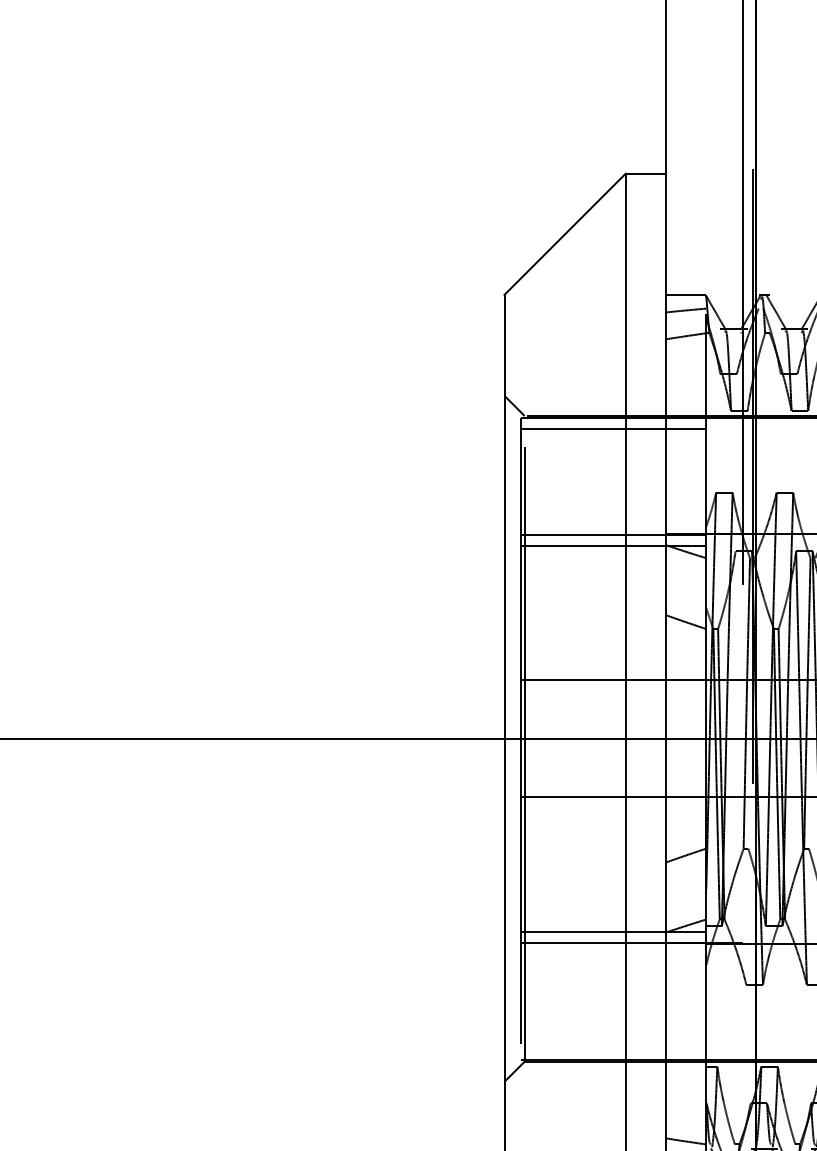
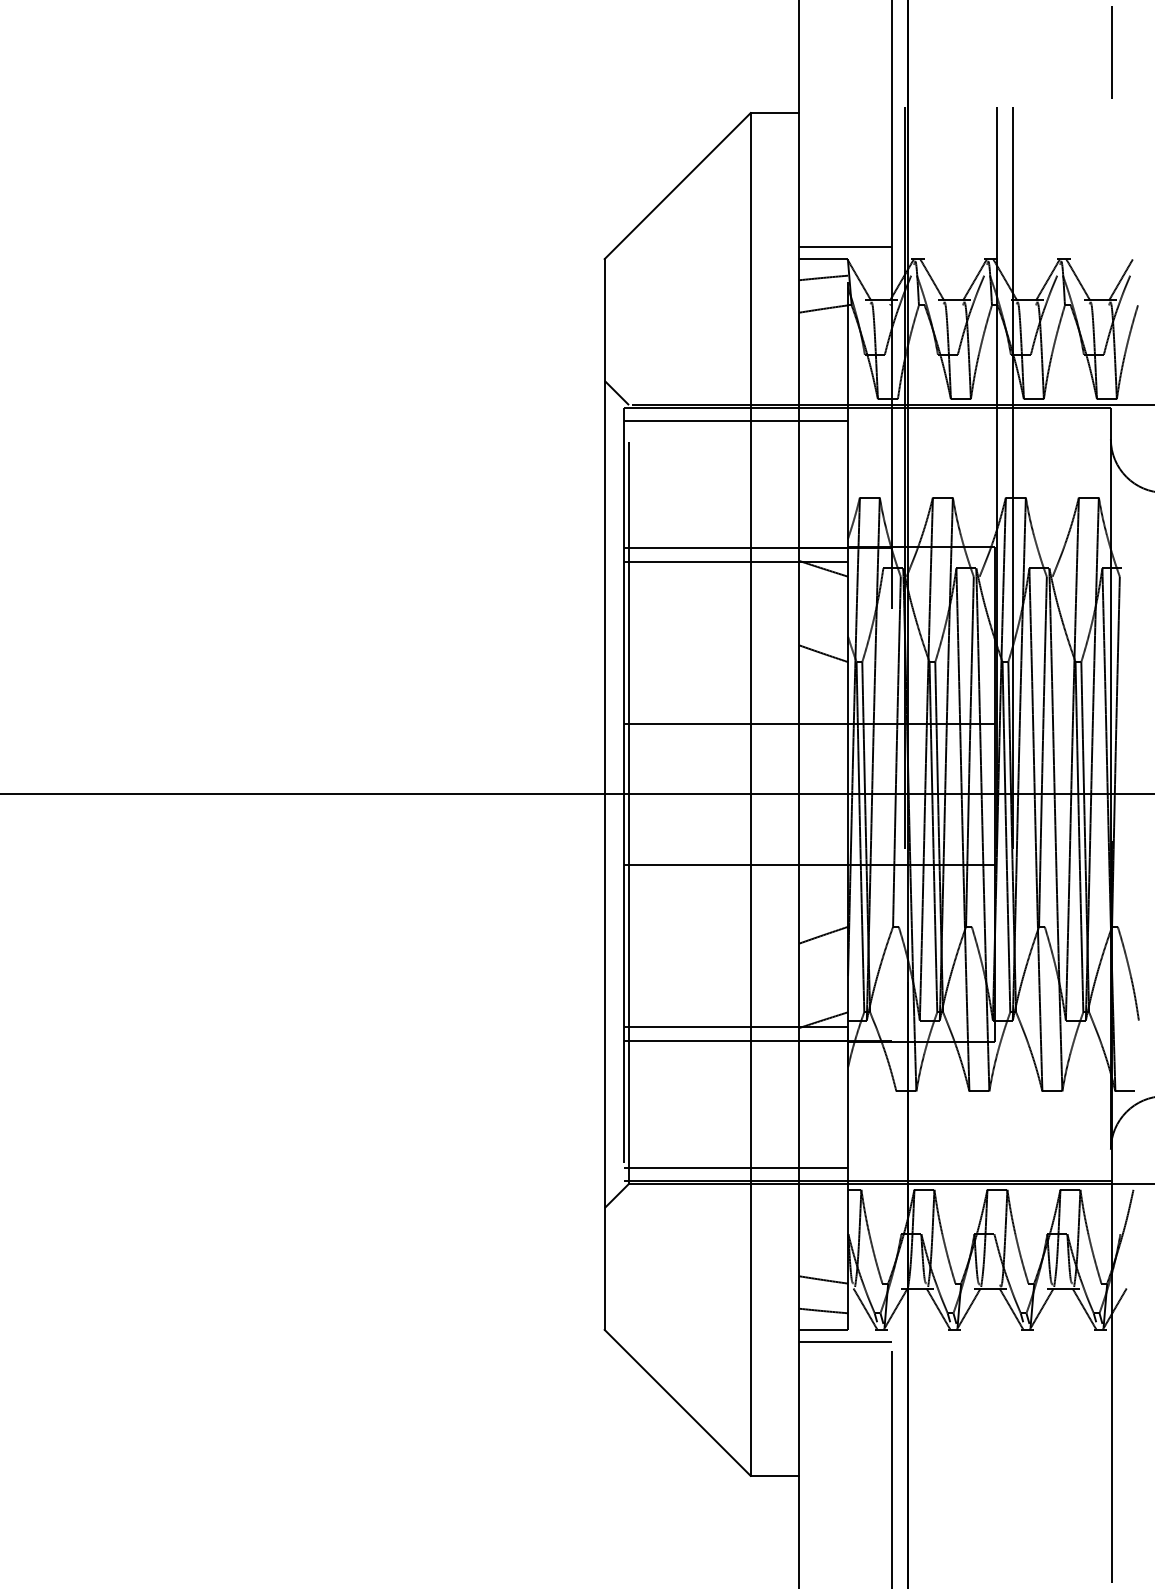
line: (704, 285) -> (845, 247), added
line: (613, 1048) -> (736, 1168), added

